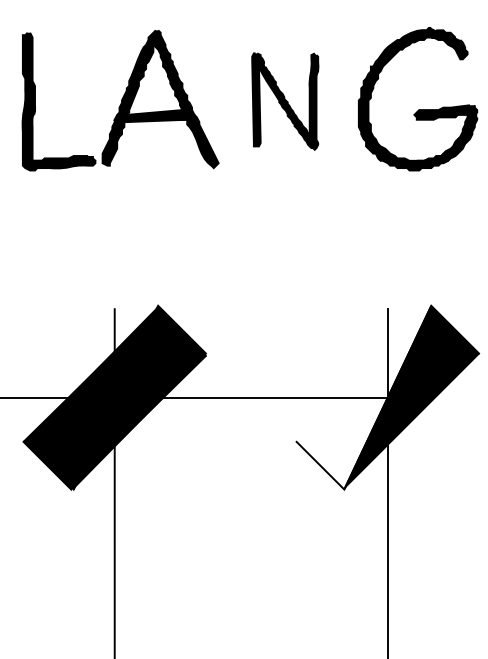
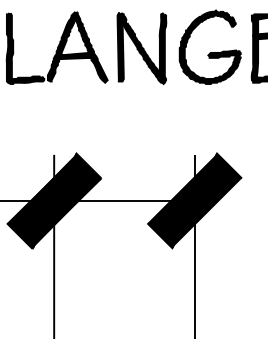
part: (284, 101) -> (141, 48), size x1.43
fill: (364, 396) -> (182, 200), added

